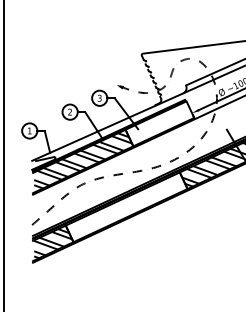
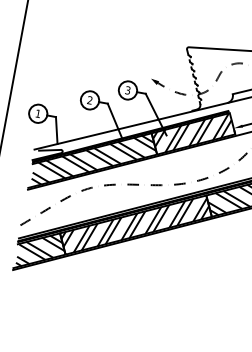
hatch: (158, 122) -> (192, 131), added
hatch: (125, 206) -> (134, 223), added

